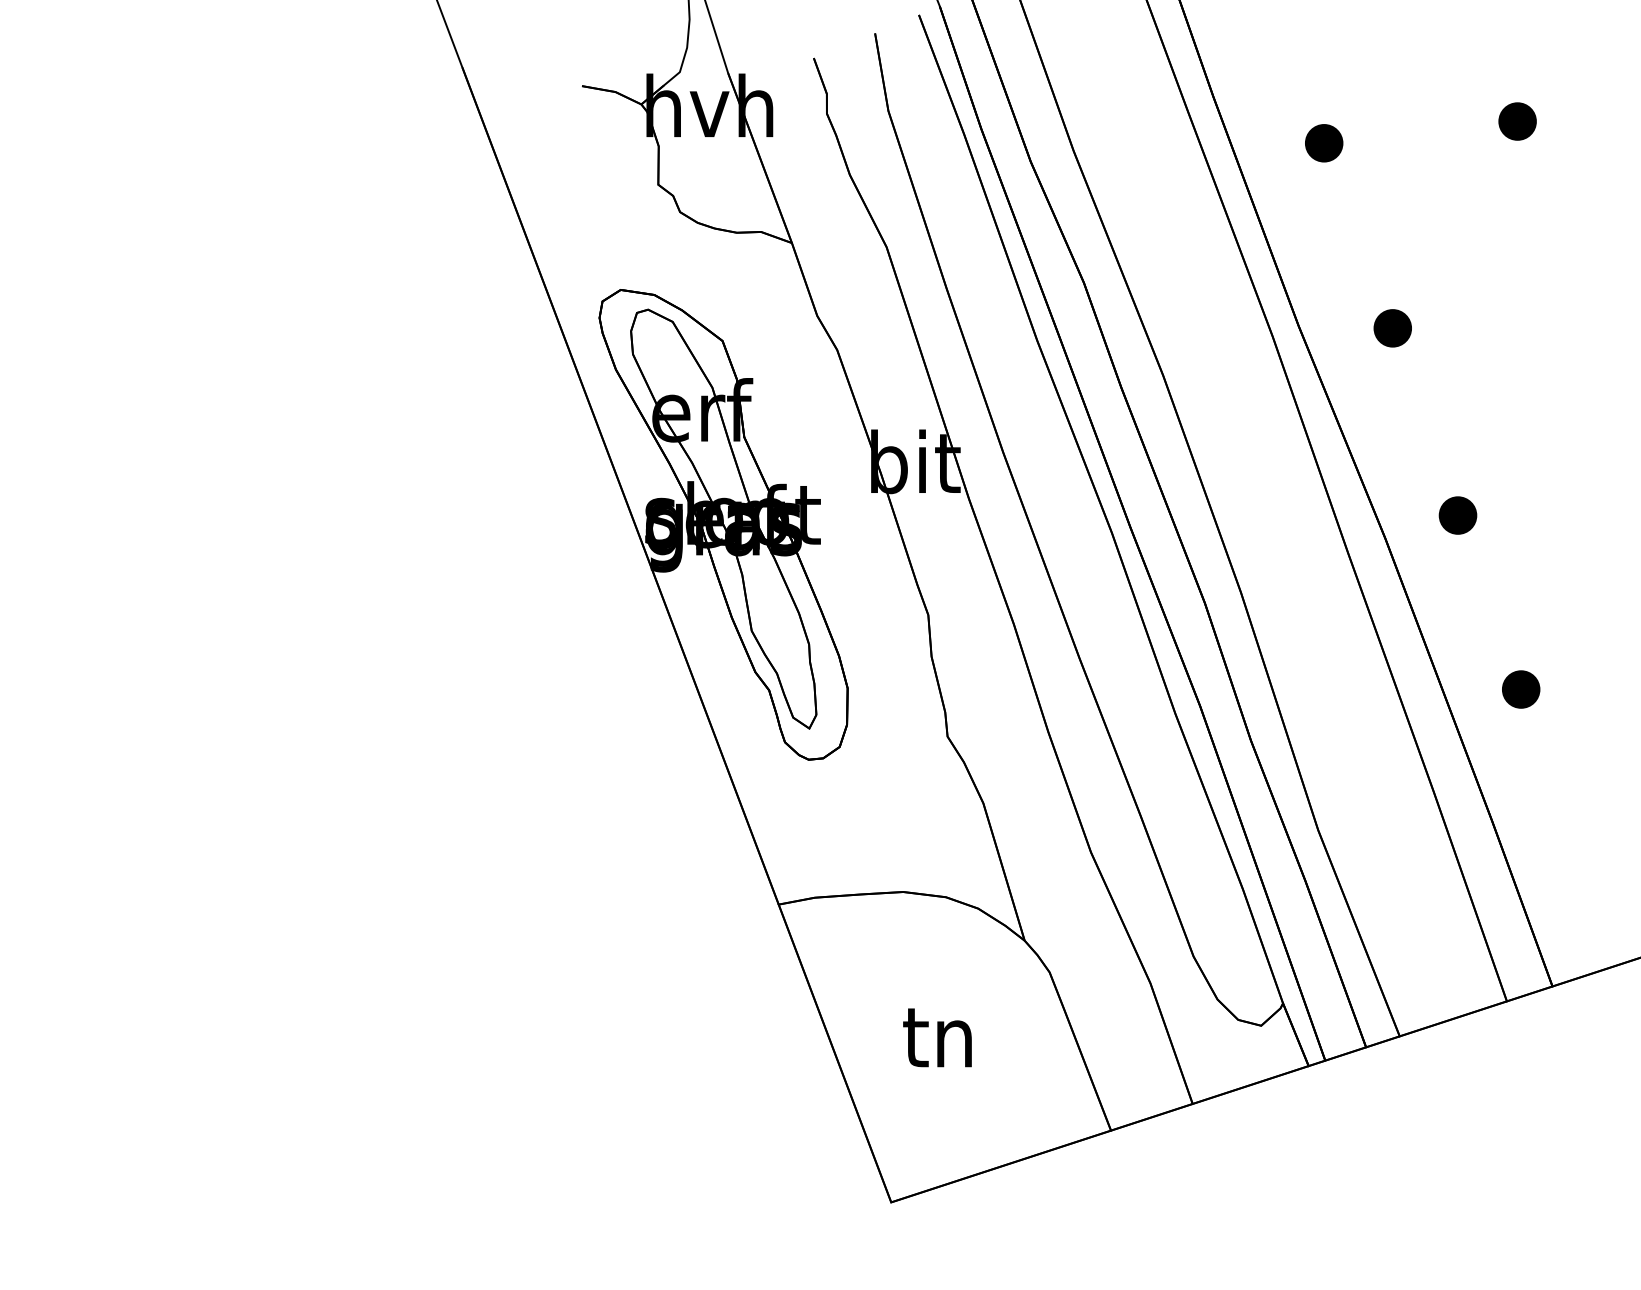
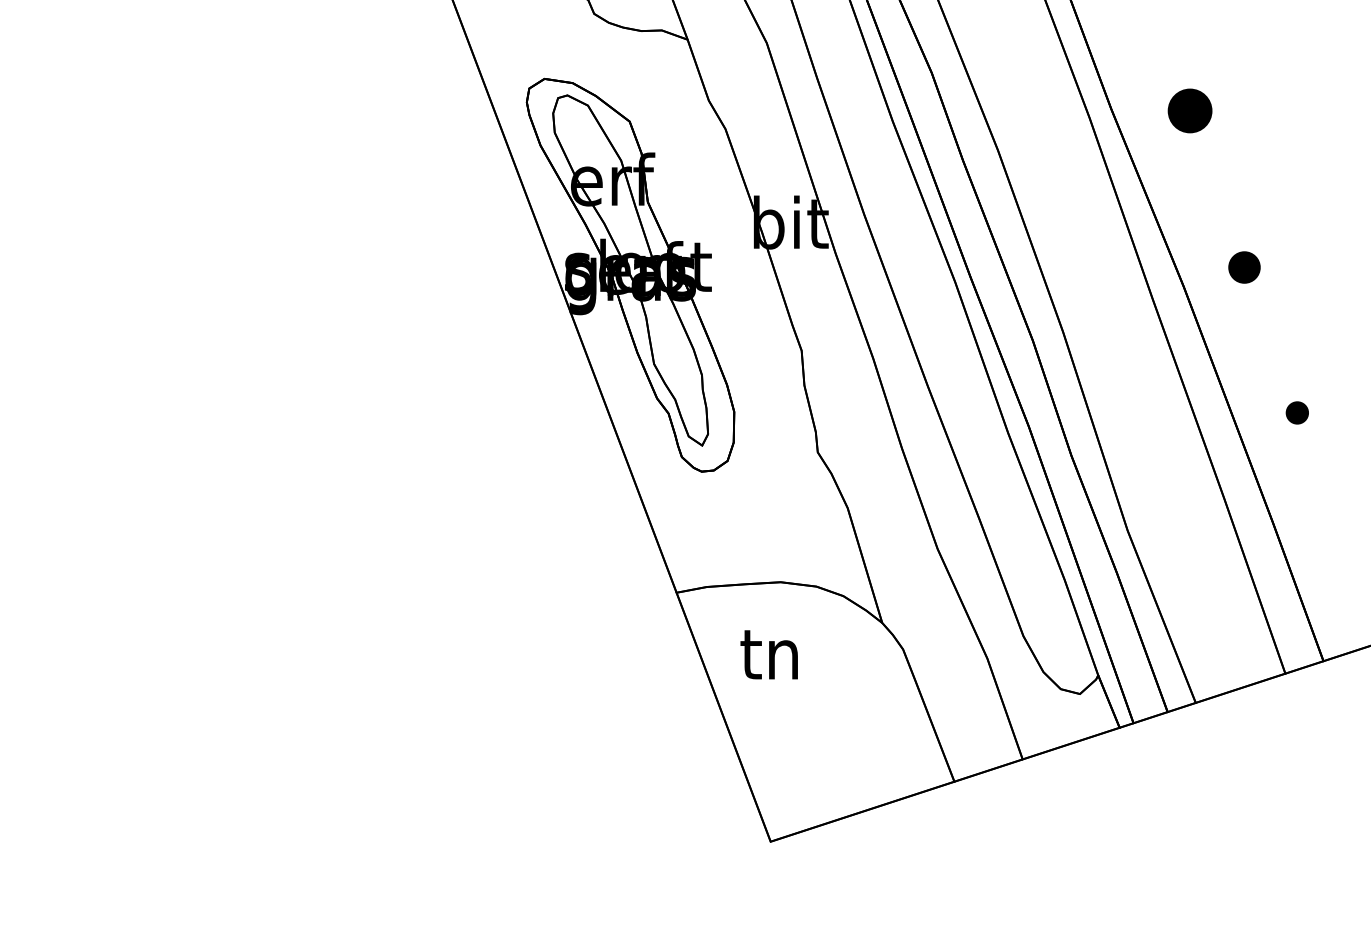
part: (1392, 328) -> (1189, 111), size x1.4
part: (1521, 689) -> (1297, 412), size x0.7
text: (937, 1037) -> (769, 654), moved

